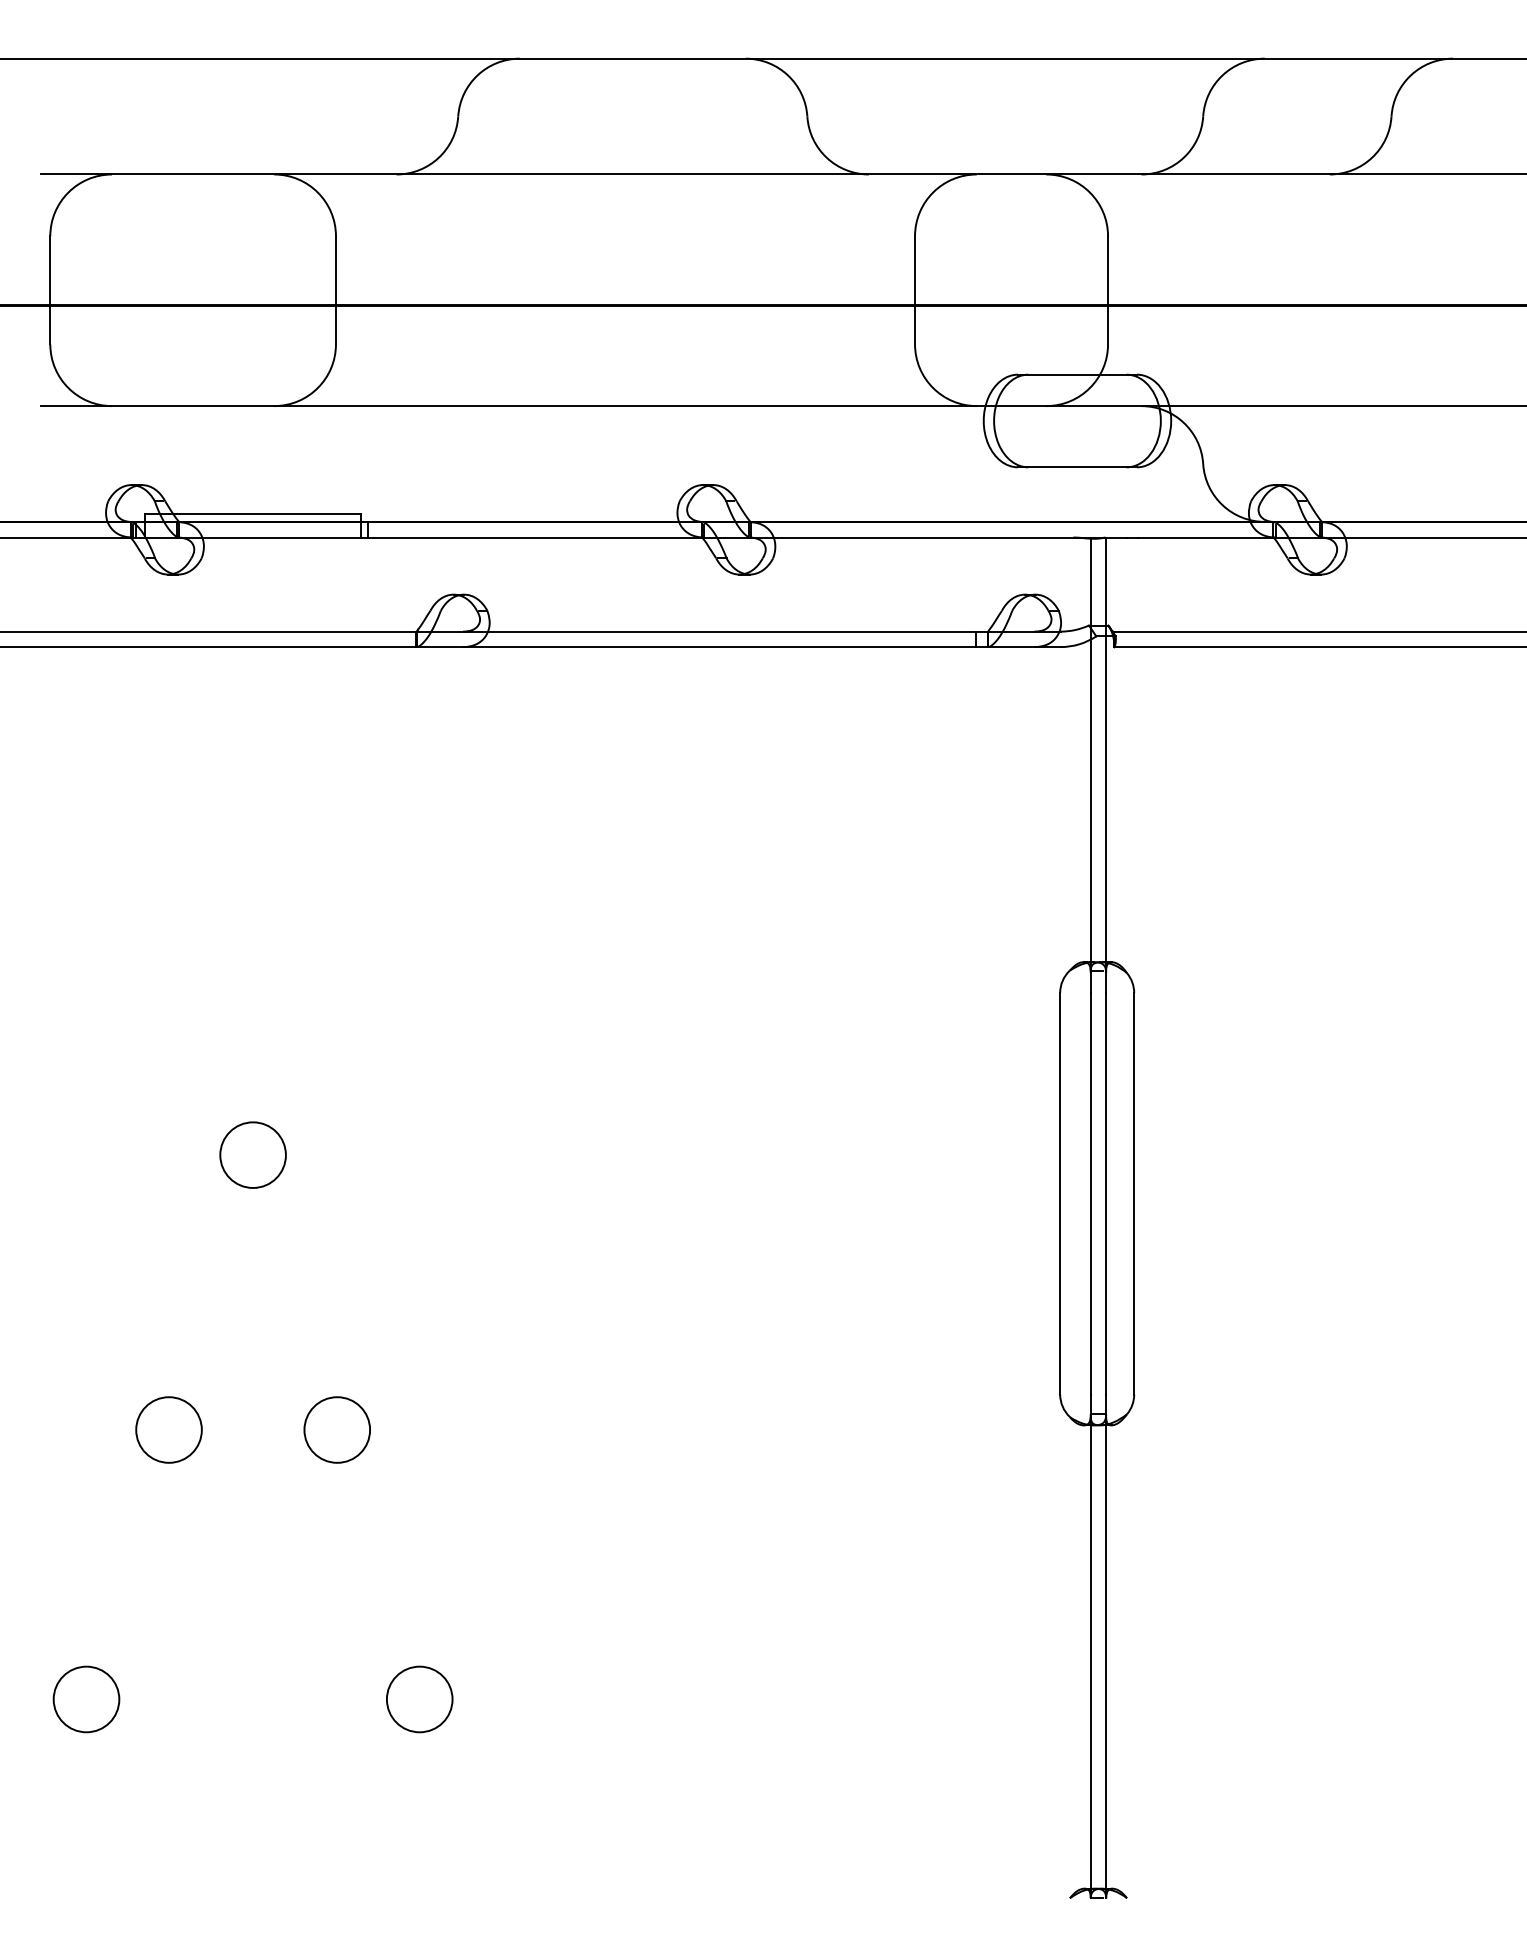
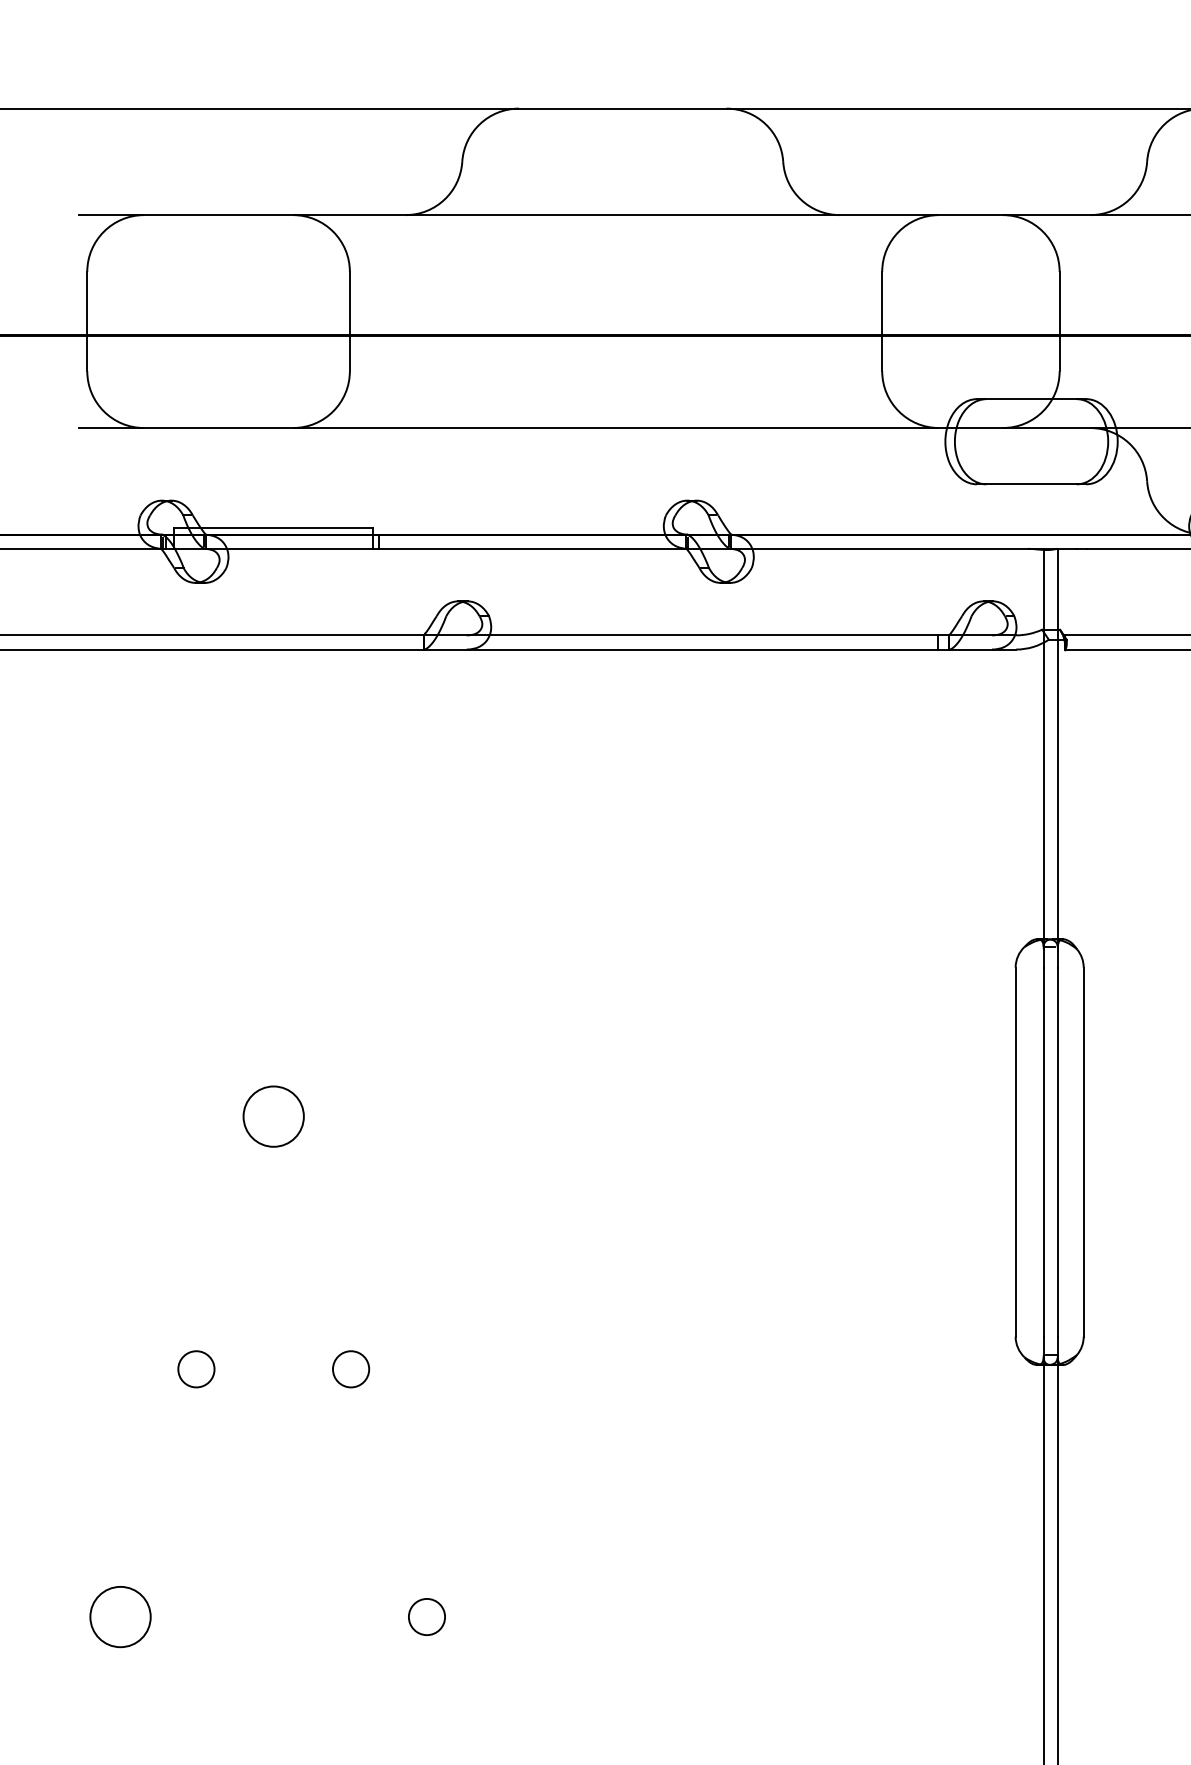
circle: (168, 1429) -> (195, 1368), size x0.6
circle: (337, 1429) -> (351, 1368), size x0.6
circle: (419, 1699) -> (426, 1617), size x0.6

